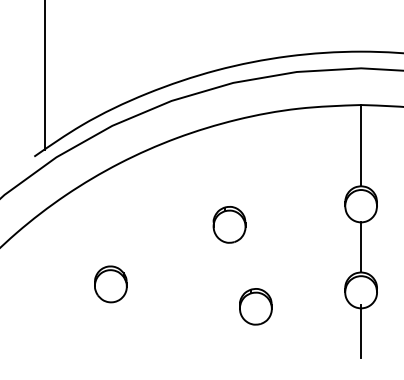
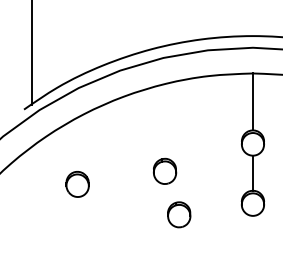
part: (229, 224) -> (164, 171), moved
part: (110, 284) -> (77, 184), moved
line: (361, 331) -> (253, 232), removed

